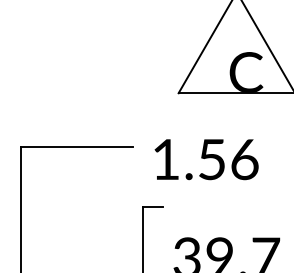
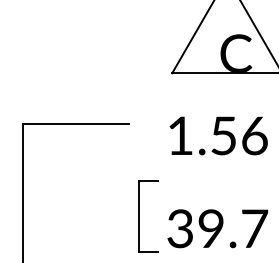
text: (206, 159) -> (218, 135), moved

